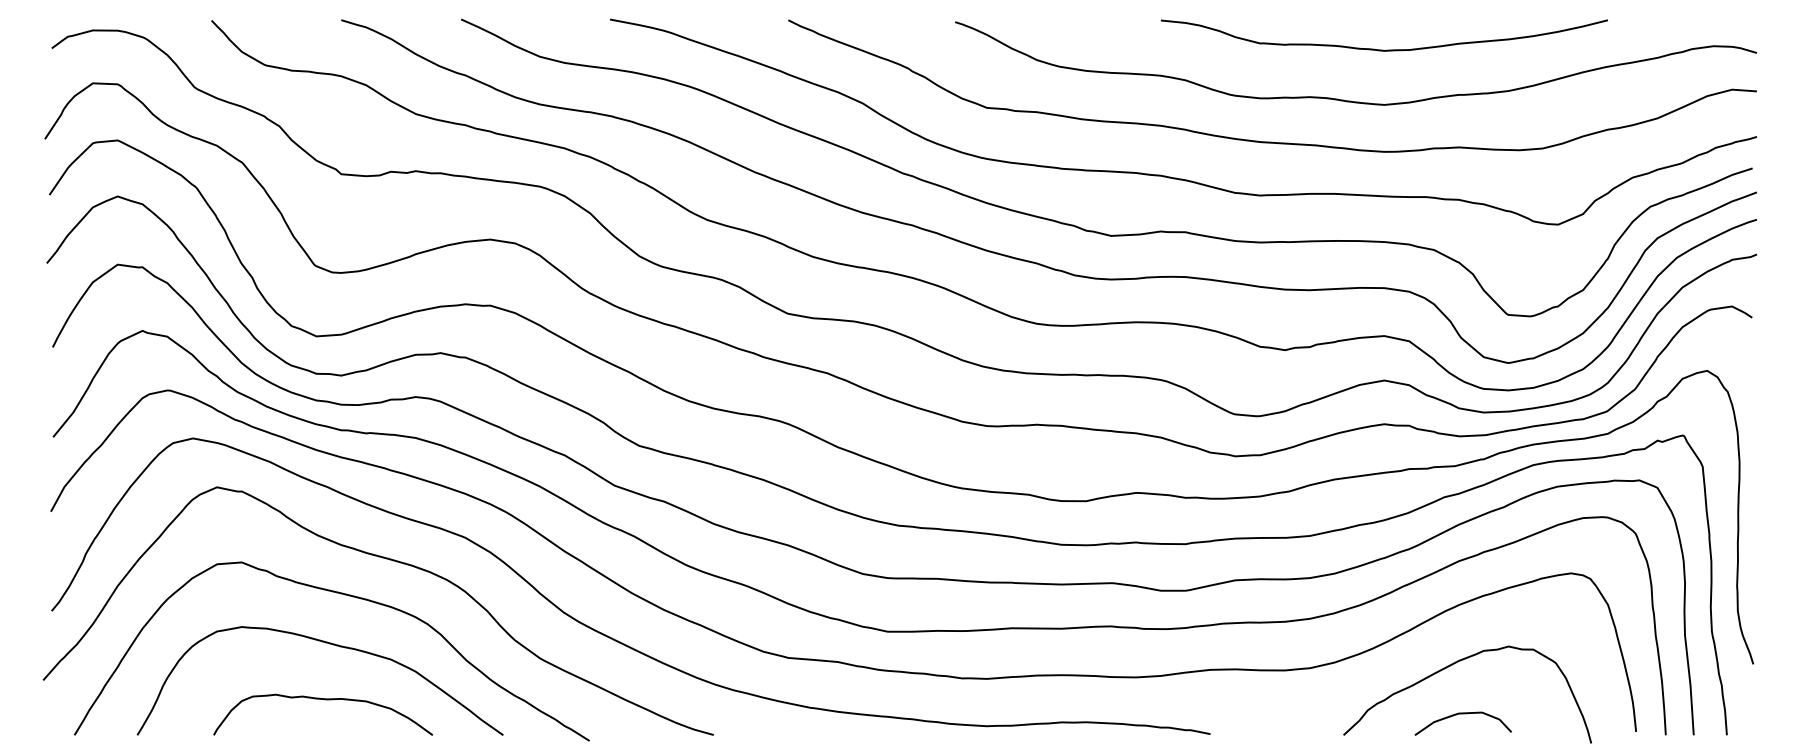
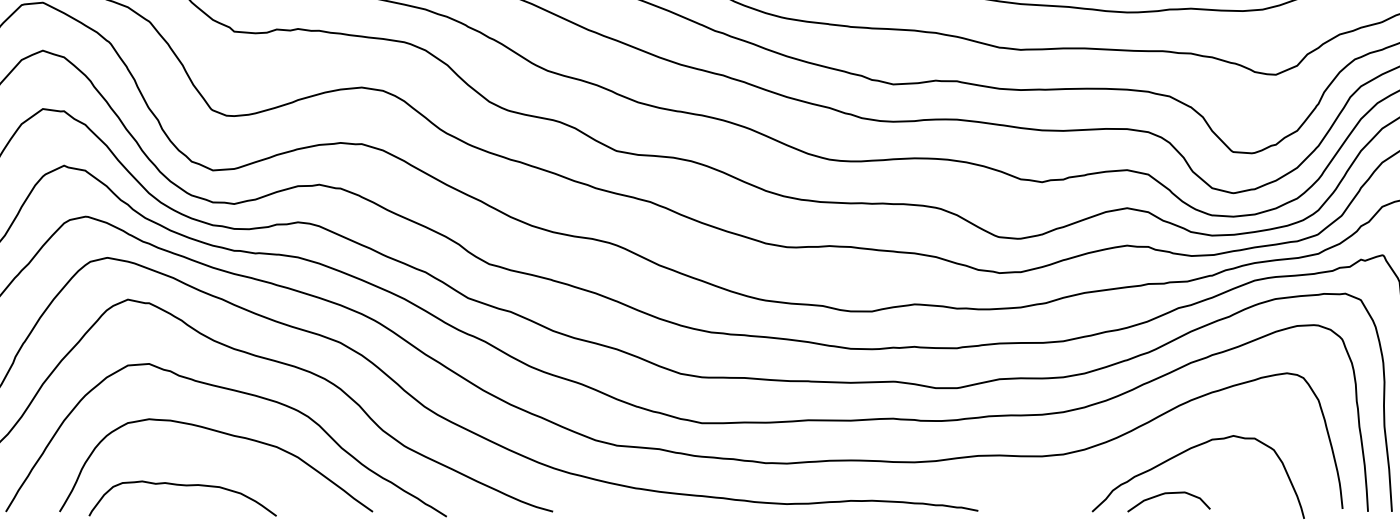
curve: (324, 700) -> (183, 486), moved
curve: (1462, 714) -> (1168, 494), moved

